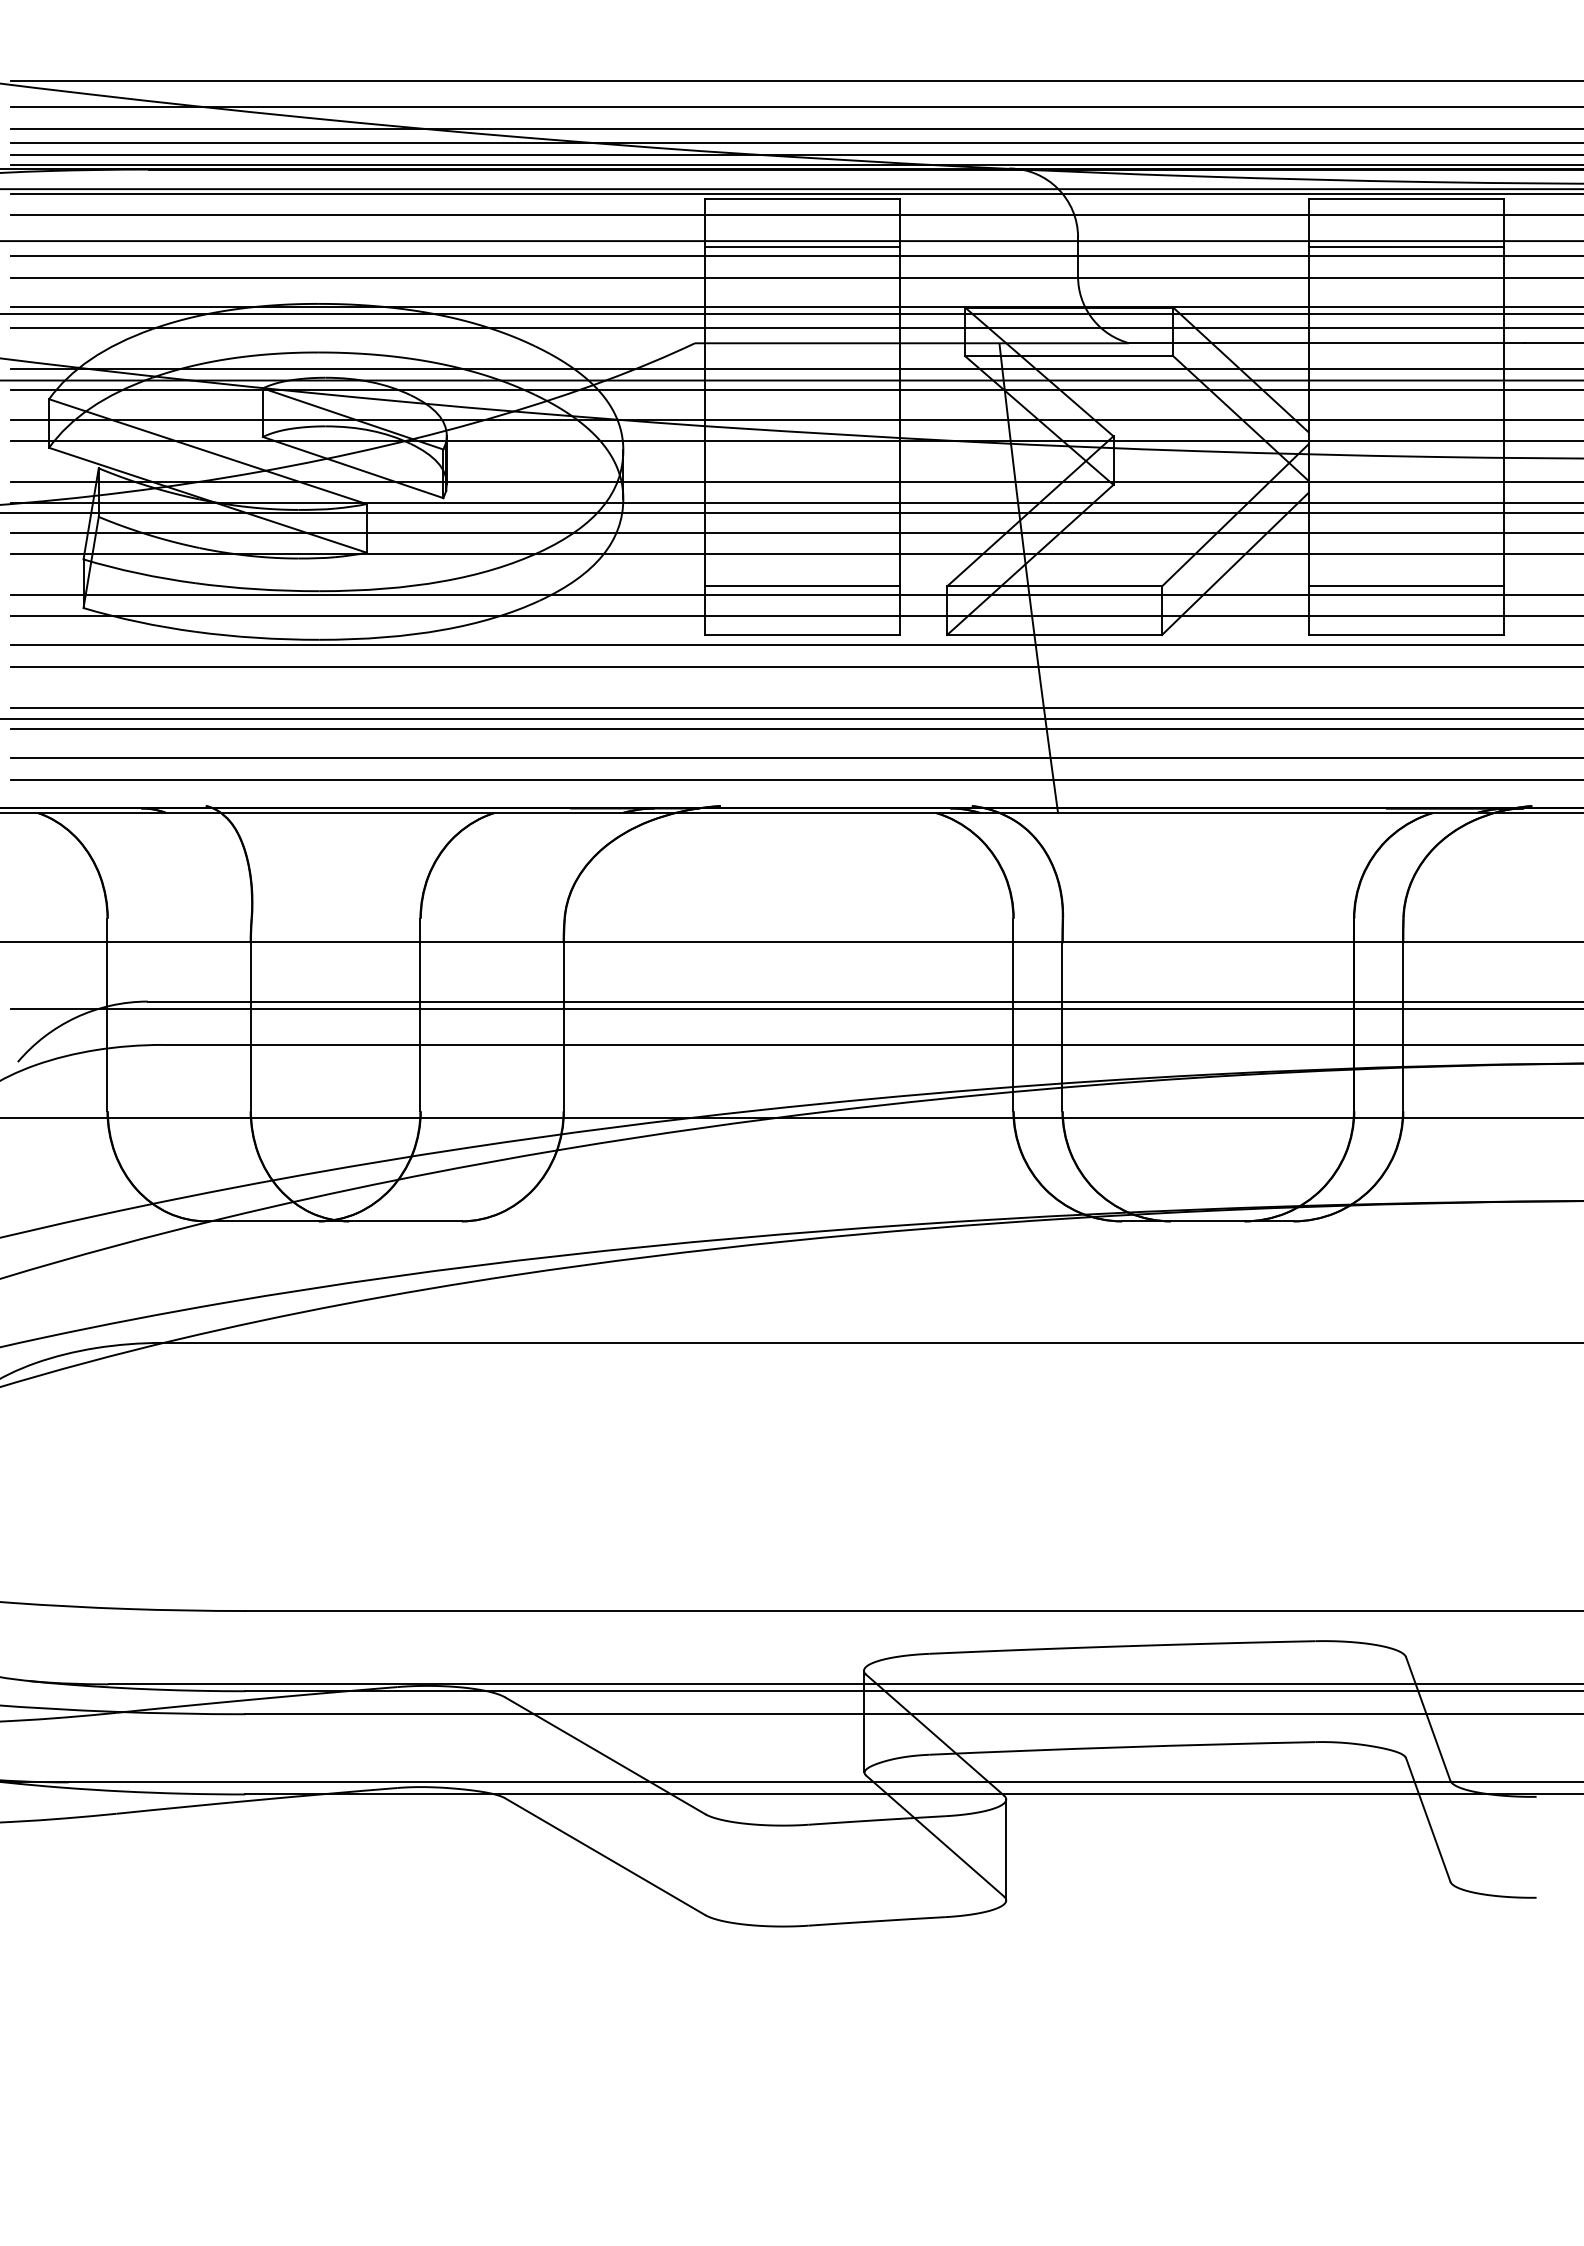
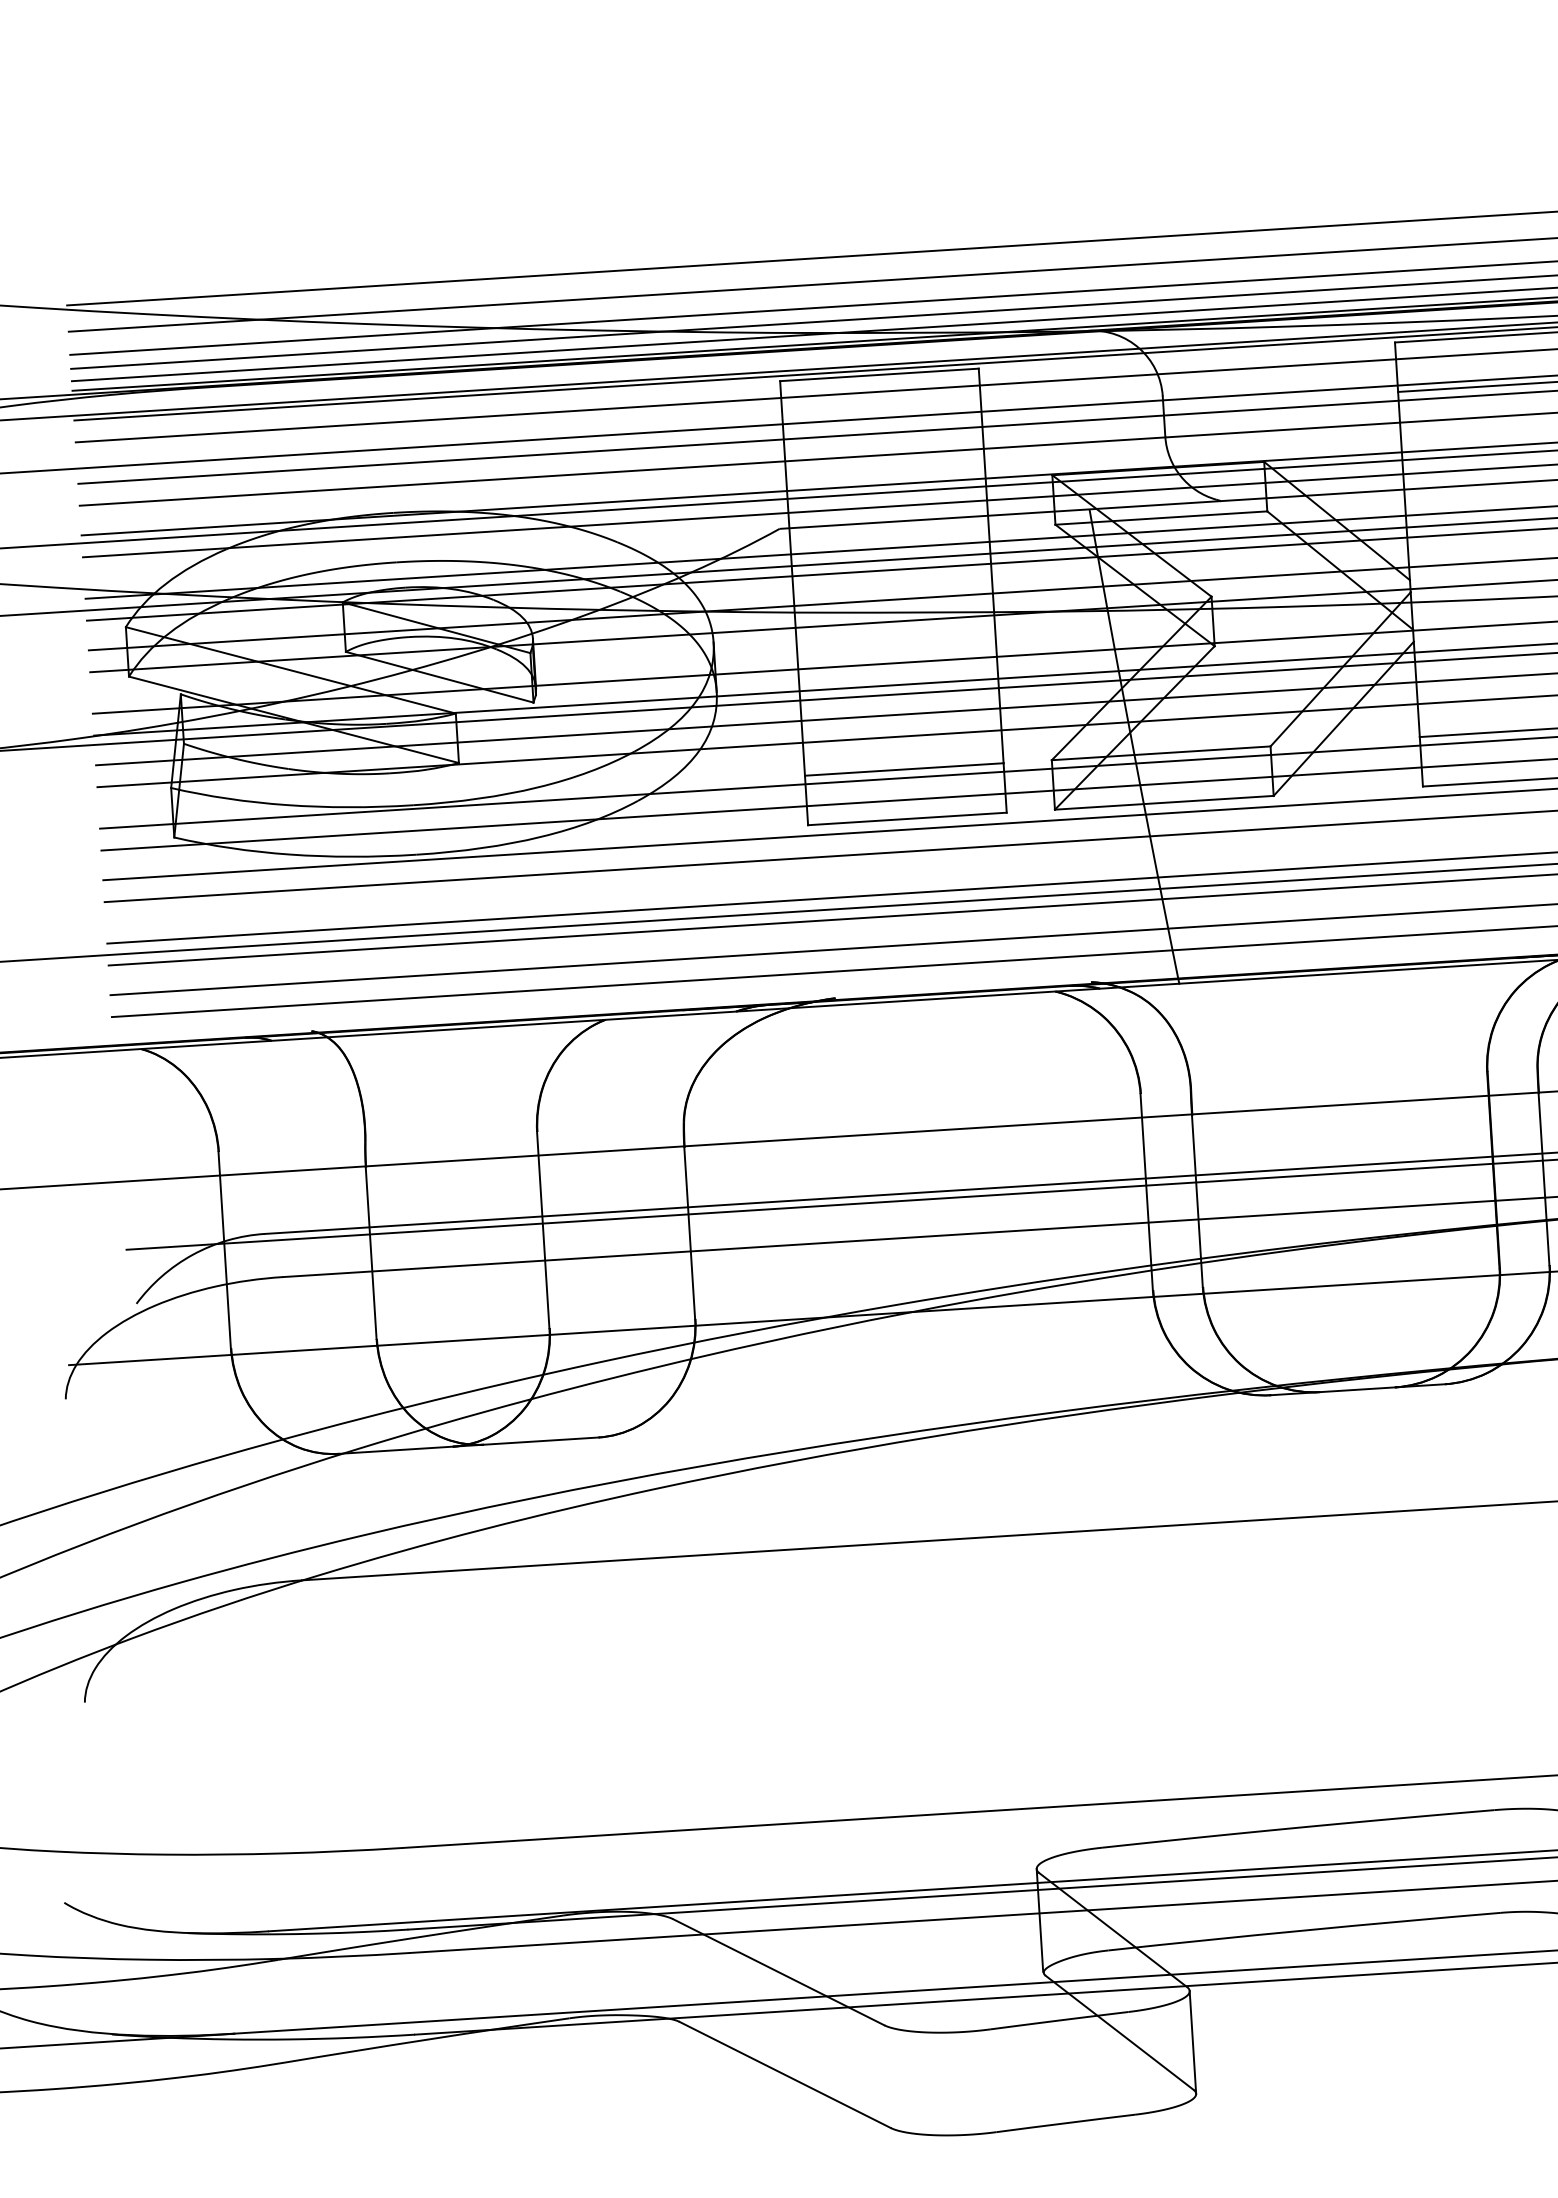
line: (801, 247) -> (881, 424), removed

